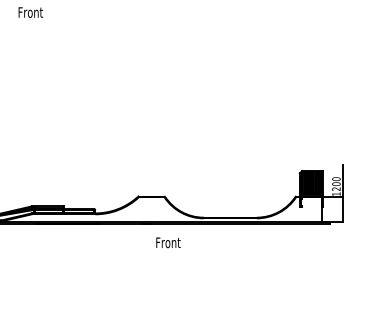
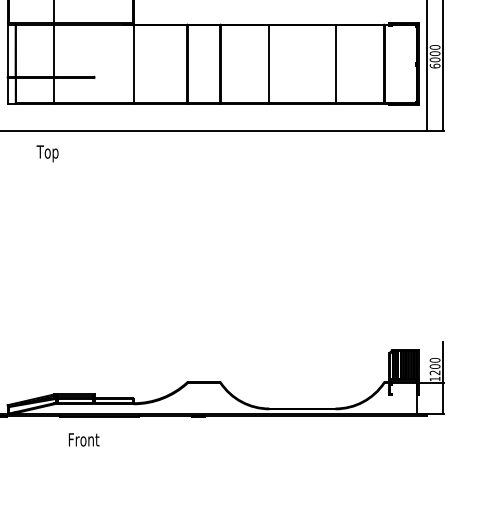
text: (30, 13) -> (52, 153), Front -> Top
text: (167, 242) -> (83, 439), moved

